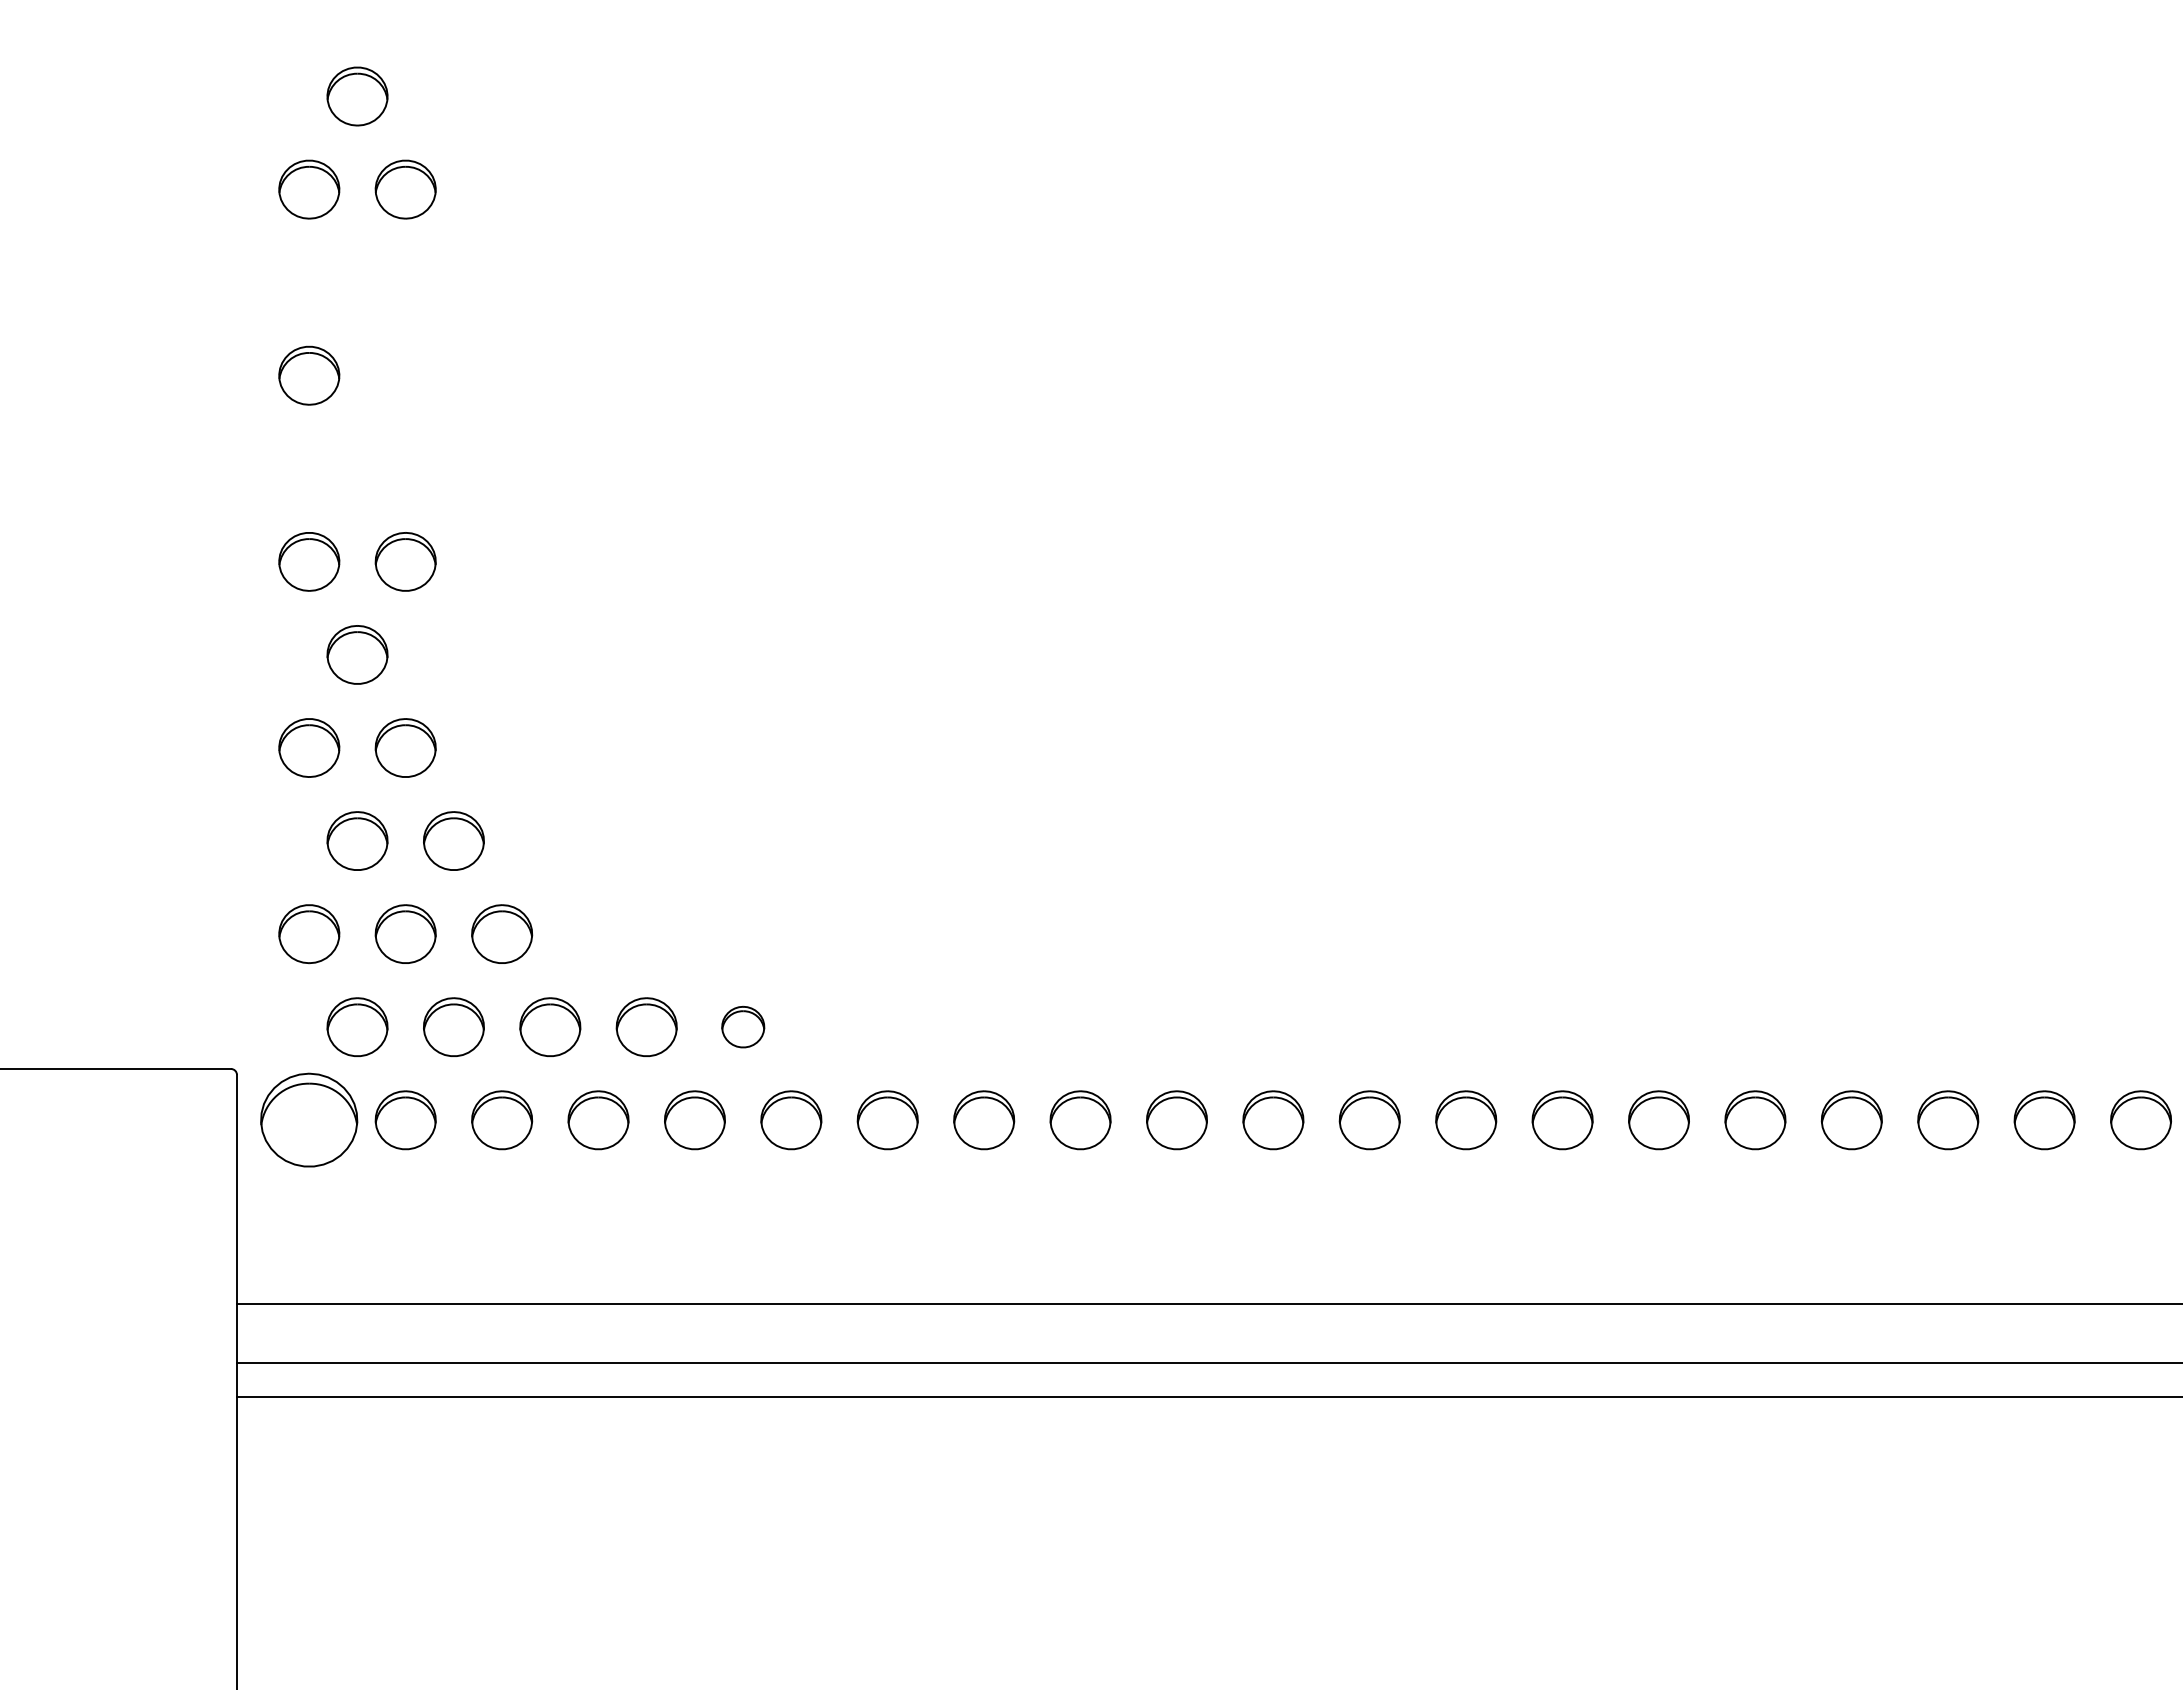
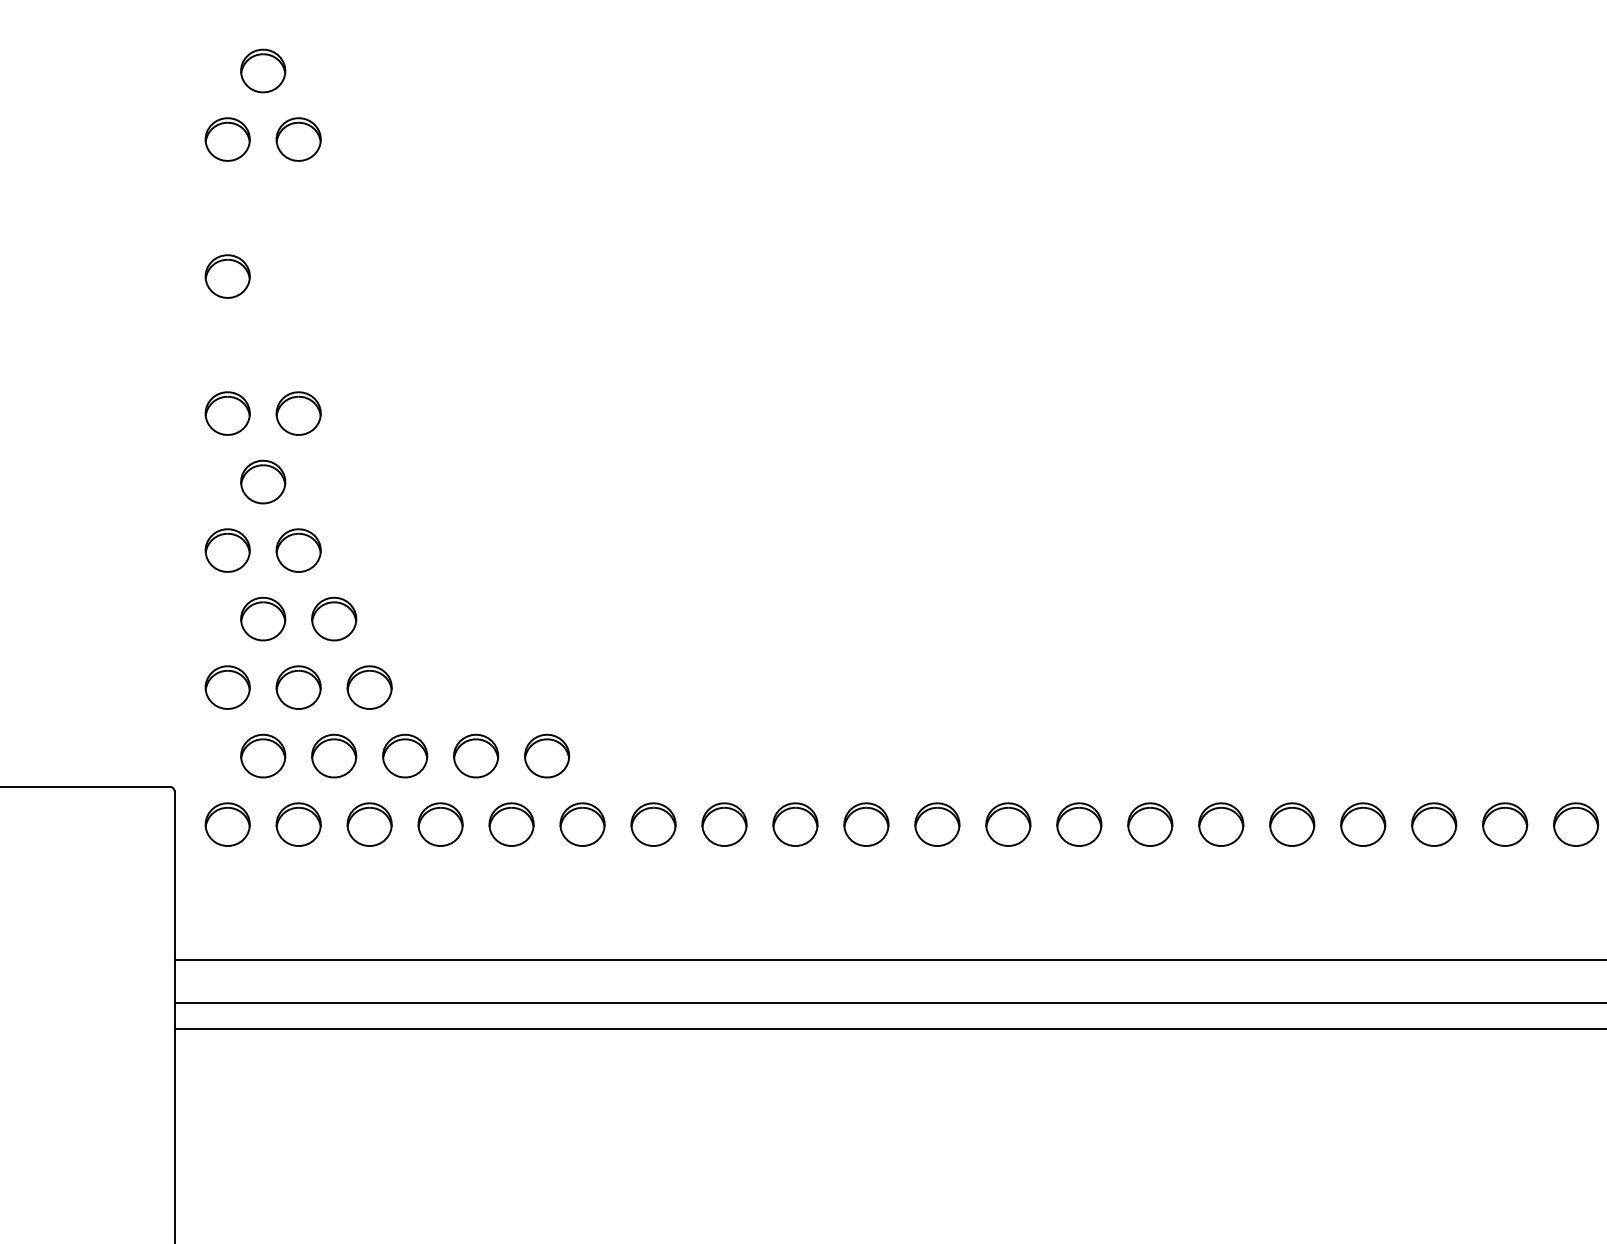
part: (743, 1026) -> (547, 755), size x1.43
part: (309, 1120) -> (227, 824), size x0.62

